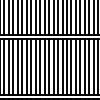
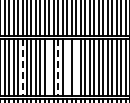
line: (40, 66) -> (49, 67), removed
line: (58, 66) -> (67, 67), removed
line: (67, 66) -> (76, 67), removed
line: (13, 67) -> (22, 68), solid -> dashed
line: (49, 67) -> (58, 68), solid -> dashed

